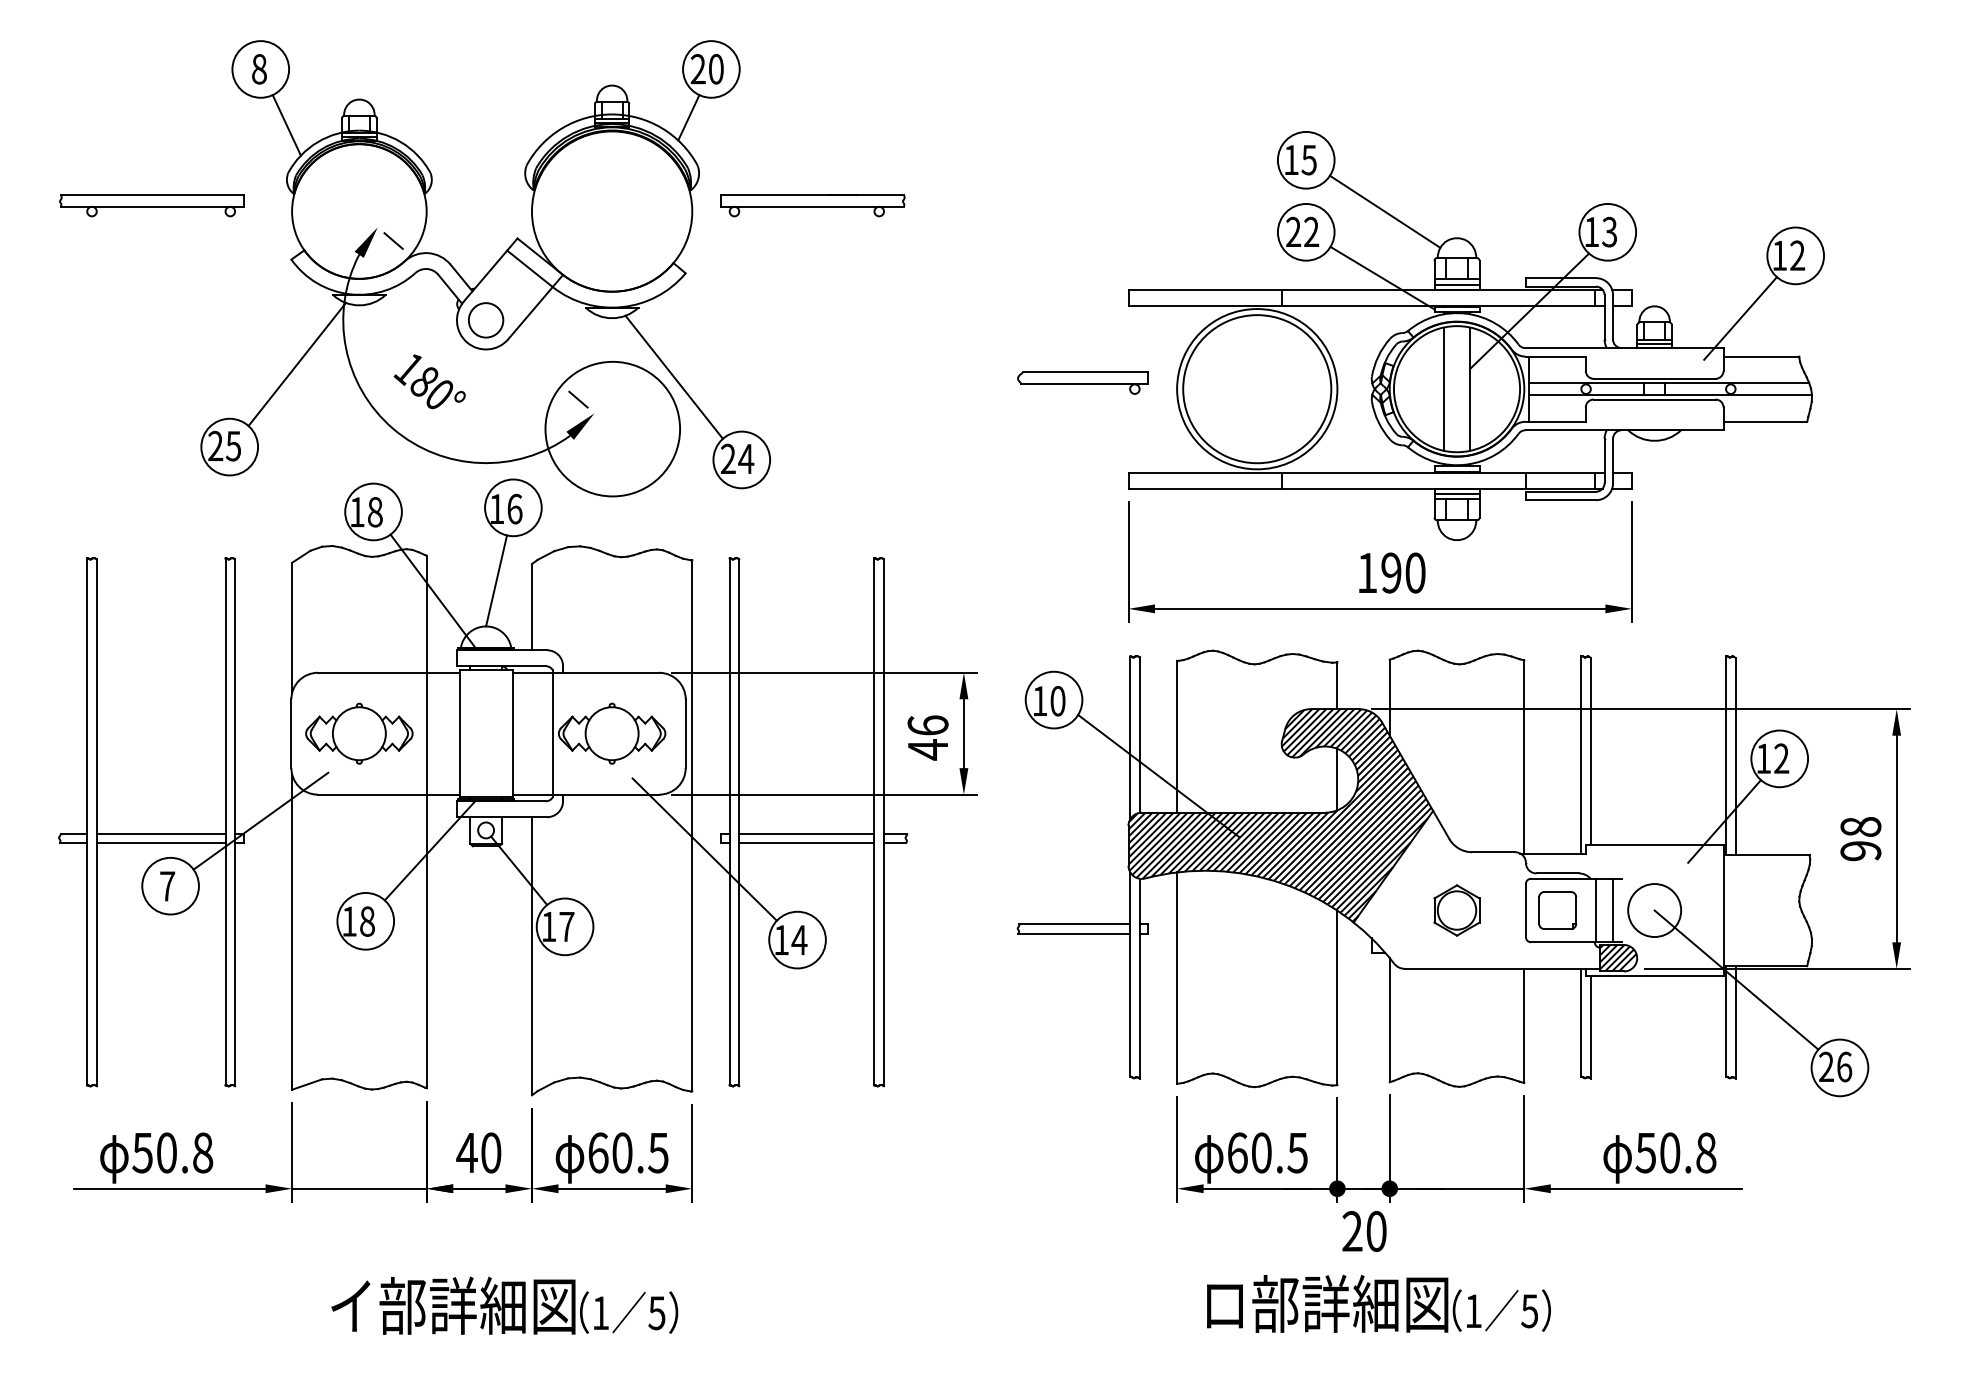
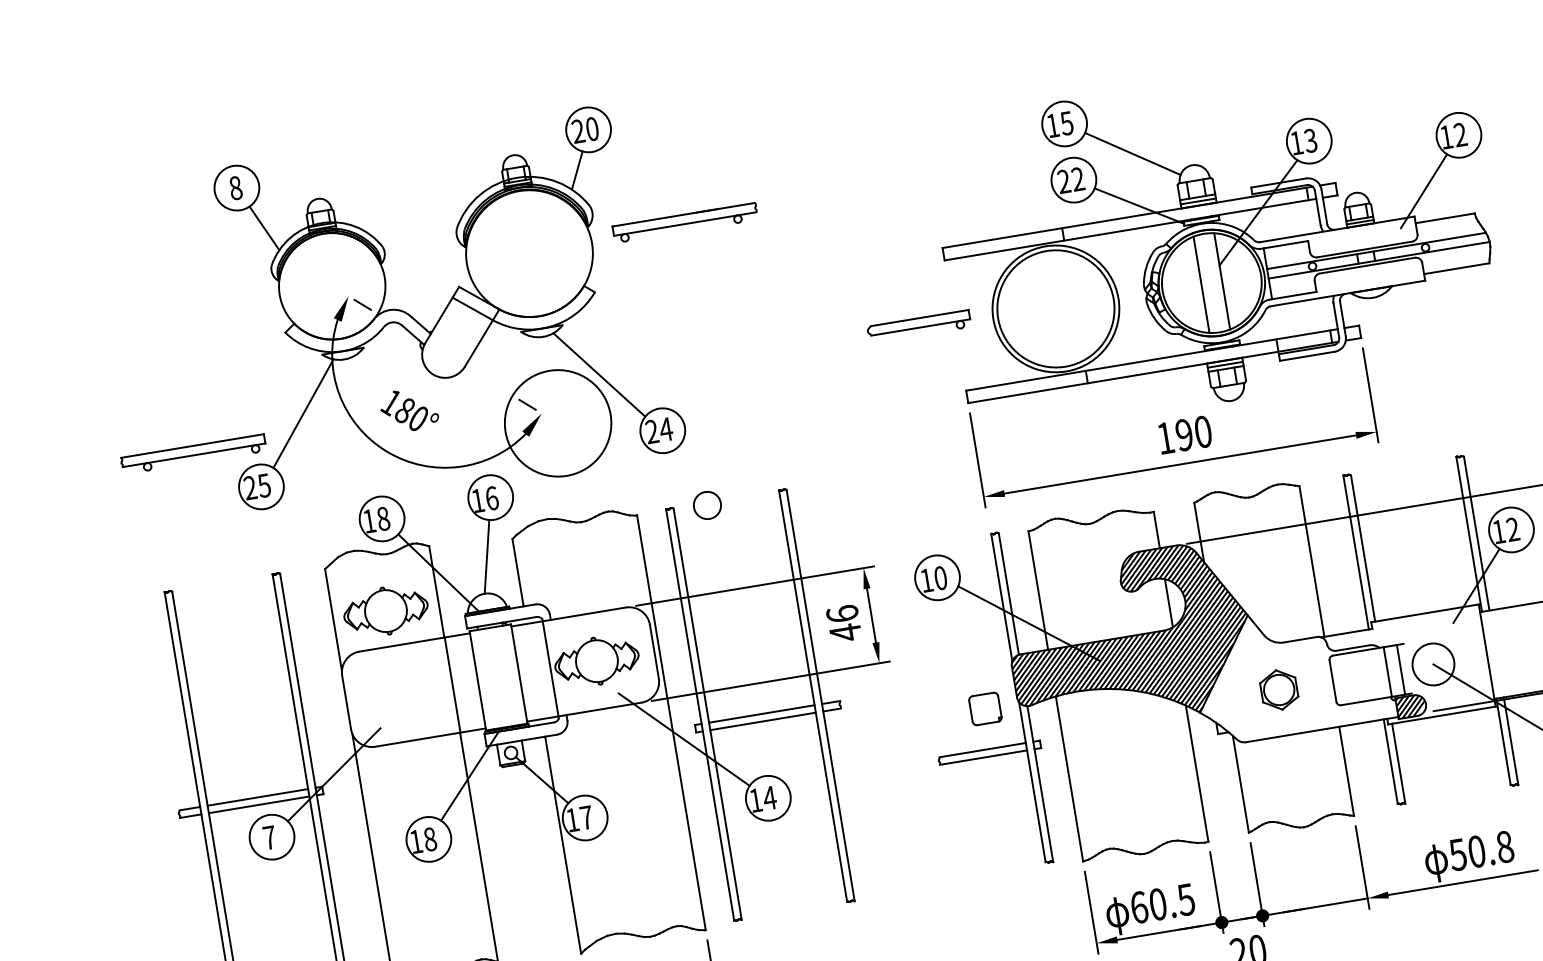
part: (151, 205) -> (193, 454), moved
circle: (486, 320) -> (707, 505), moved
part: (359, 733) -> (386, 610), moved
part: (1557, 910) -> (985, 708), moved

